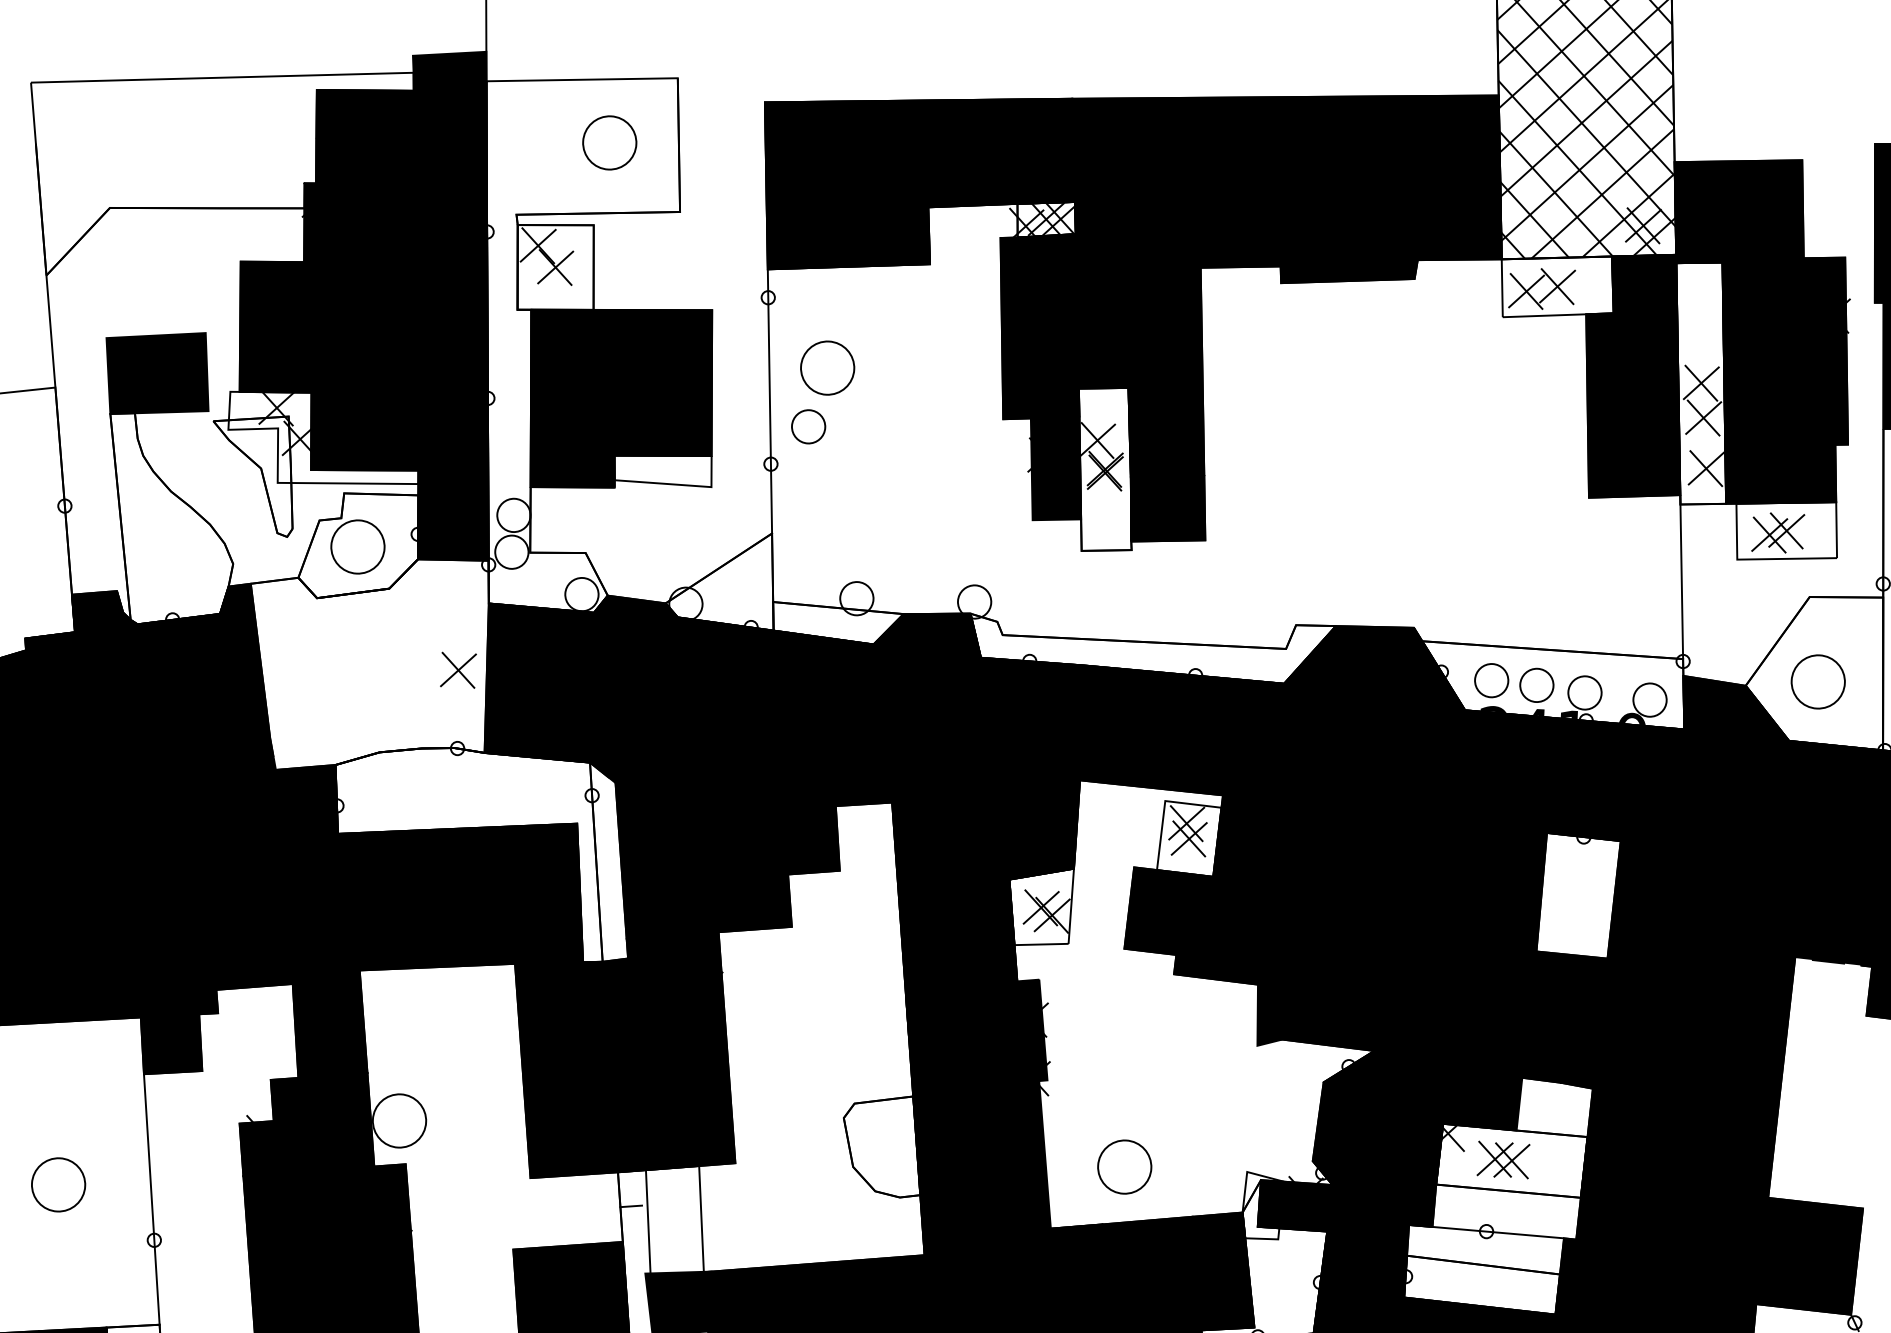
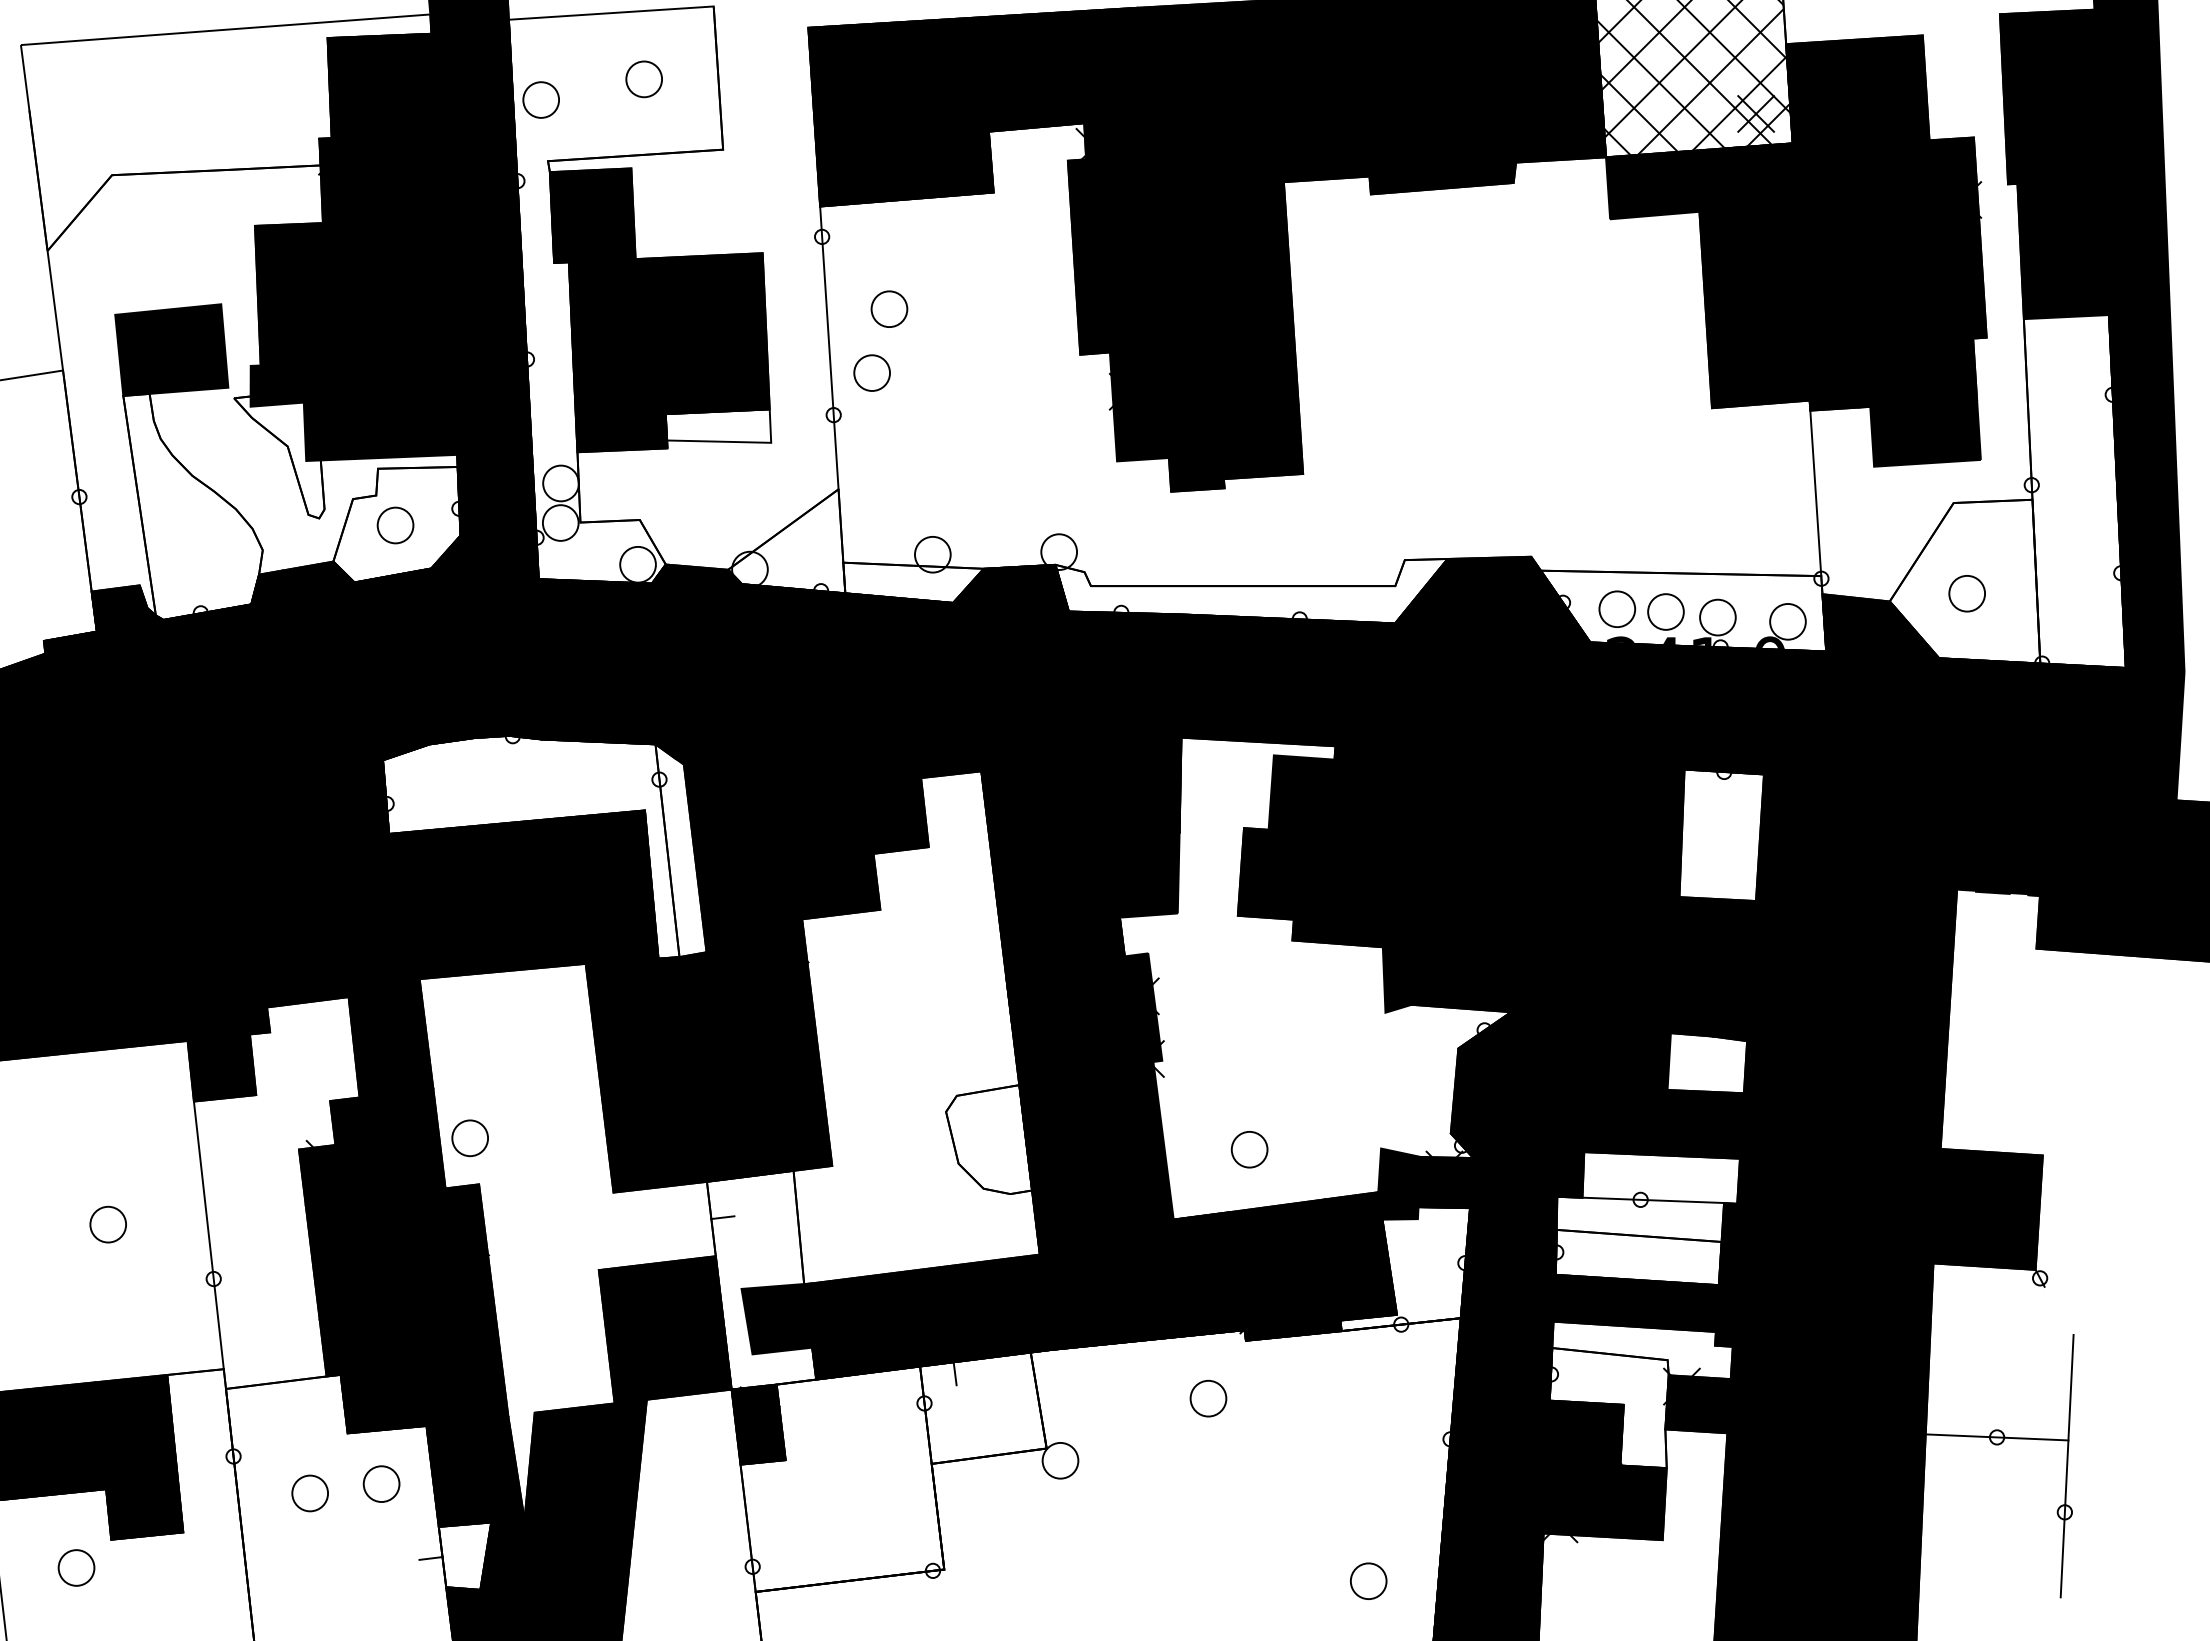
circle: (610, 143) -> (644, 79), size x0.62
circle: (512, 156) -> (540, 99), added
fill: (1046, 219) -> (1116, 138), added
fill: (555, 267) -> (592, 215), added
fill: (1557, 286) -> (1667, 183), added
circle: (827, 368) -> (889, 309), size x0.62
fill: (1701, 383) -> (1826, 279), added
fill: (323, 438) -> (353, 411), added
fill: (1104, 468) -> (1191, 402), added
fill: (1786, 531) -> (1925, 433), added
circle: (357, 547) -> (395, 525), size x0.62
fill: (368, 664) -> (412, 650), added
circle: (1817, 681) -> (1966, 593), size x0.62
fill: (1189, 838) -> (1301, 794), added
fill: (1040, 906) -> (1145, 874), added
circle: (399, 1121) -> (470, 1138), size x0.62
fill: (1511, 1160) -> (1663, 1122), added
circle: (1124, 1166) -> (1249, 1149), size x0.62
circle: (58, 1184) -> (108, 1224), size x0.62
fill: (1262, 1205) -> (1399, 1183), added
line: (647, 1221) -> (798, 1227), moved

